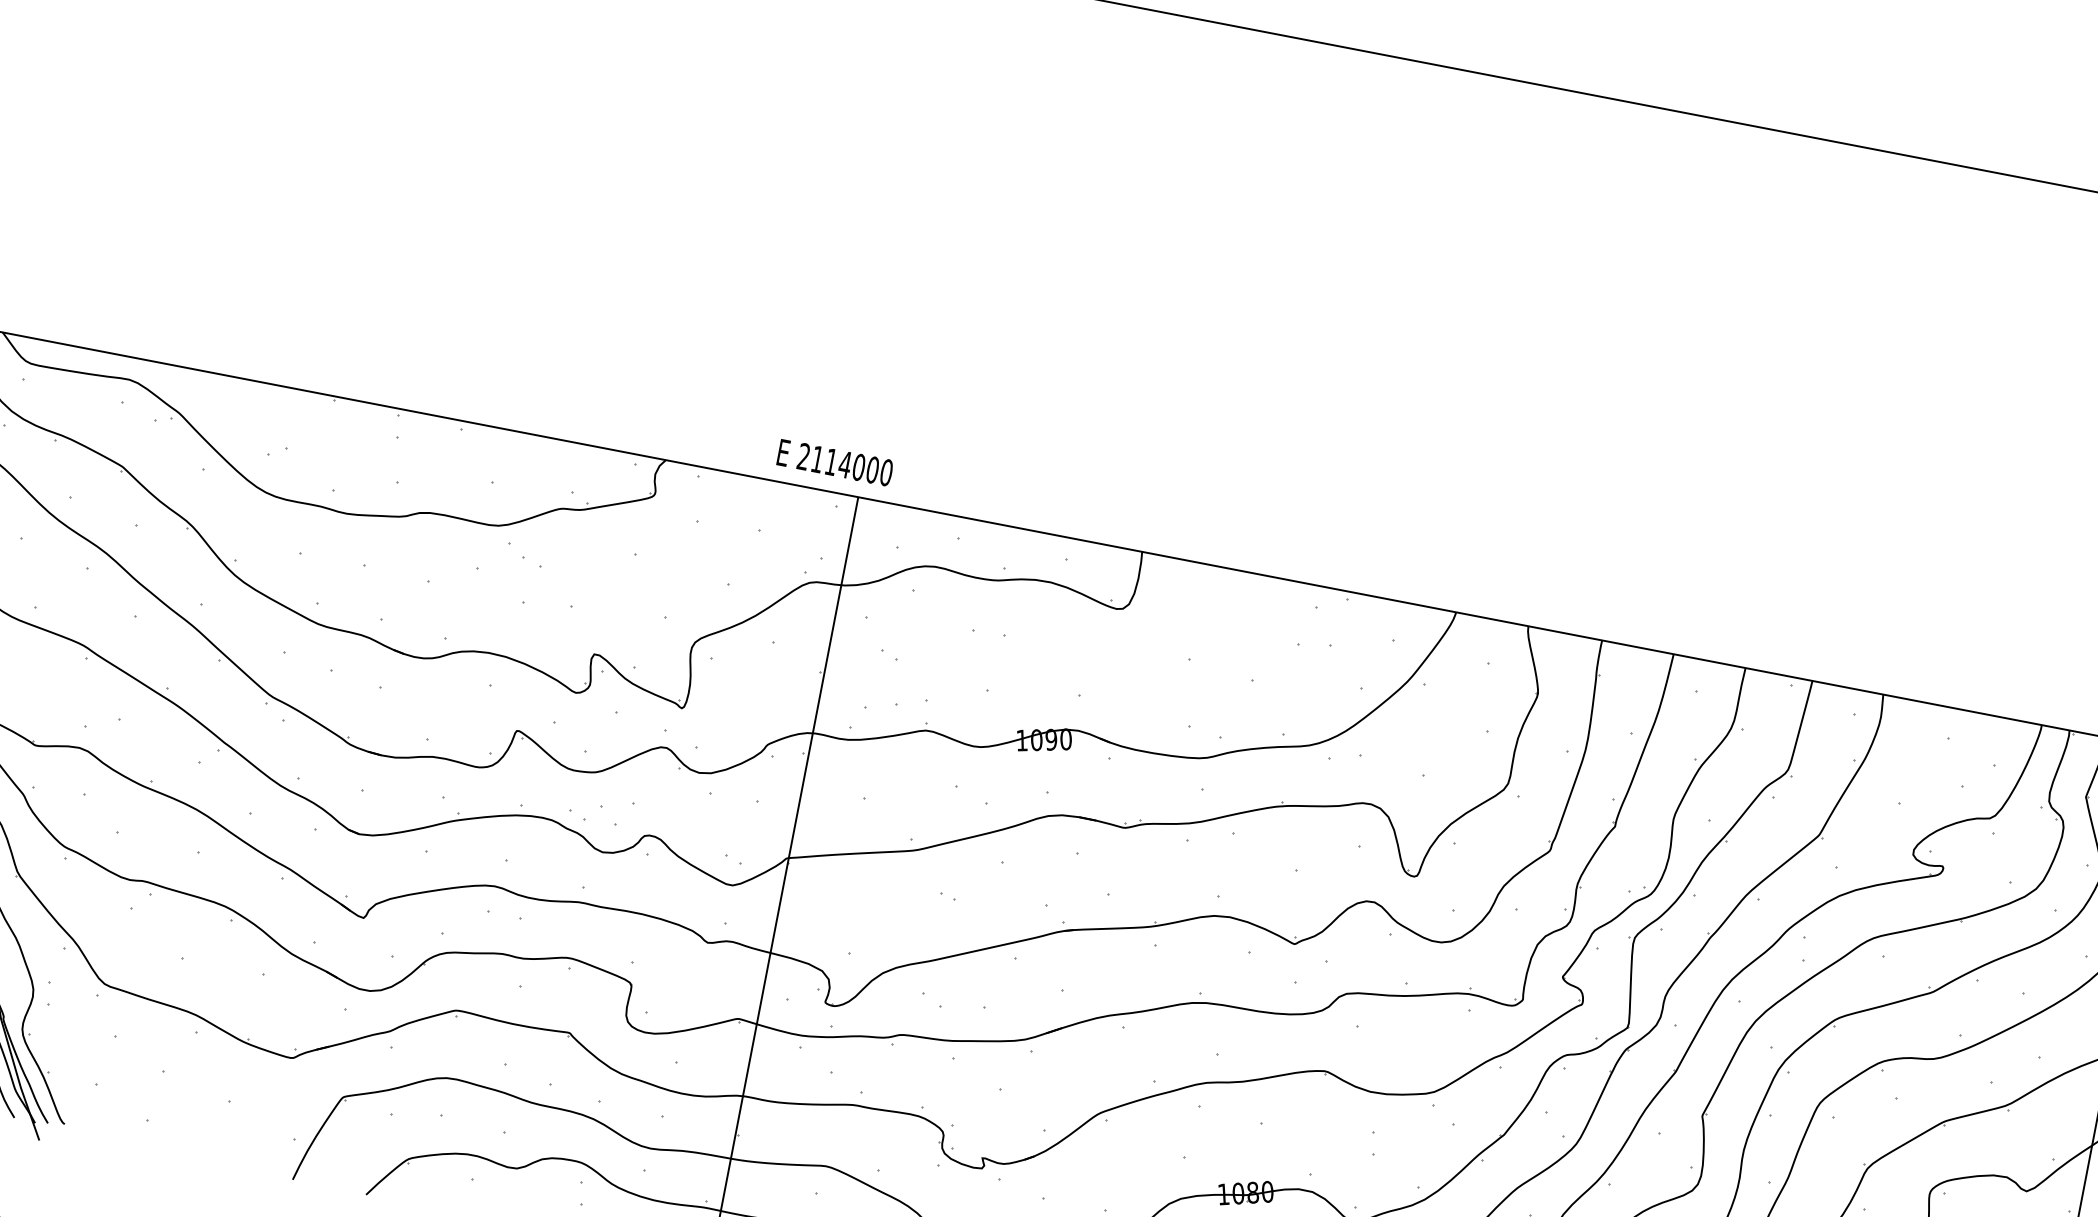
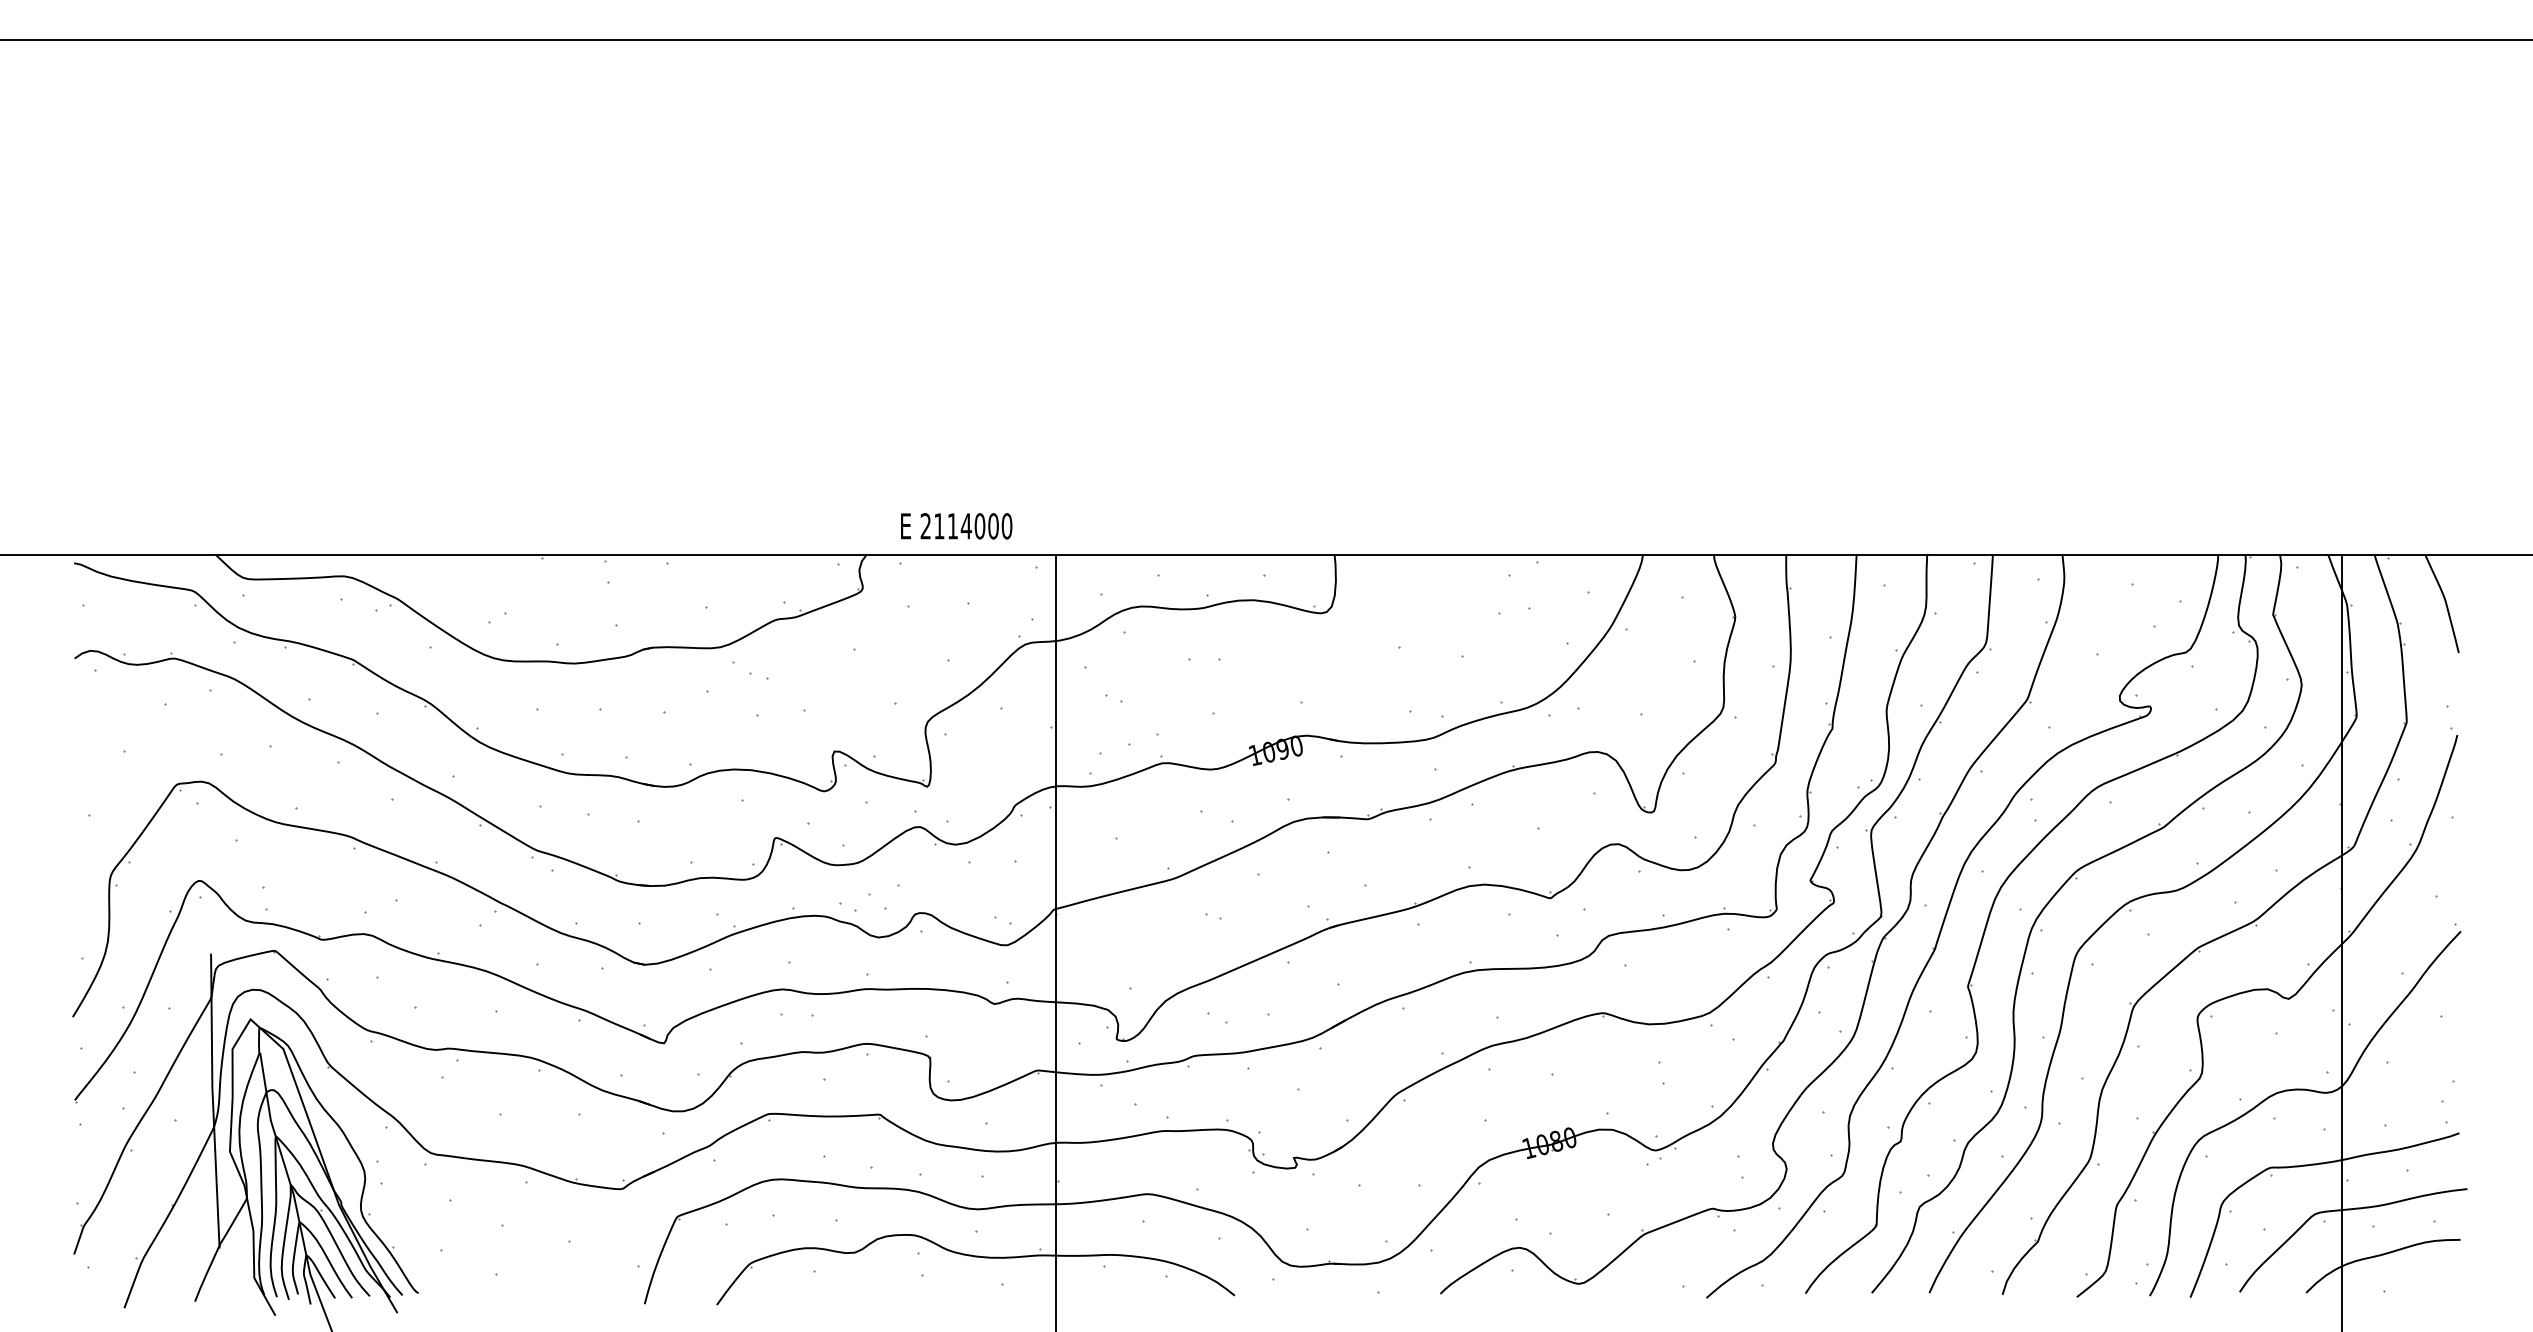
text: (835, 463) -> (956, 526), moved

